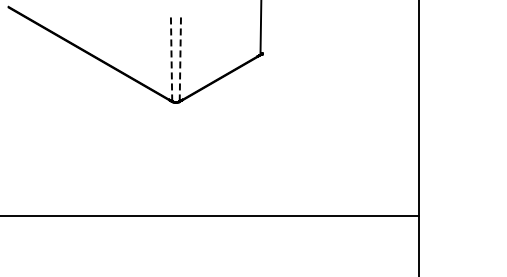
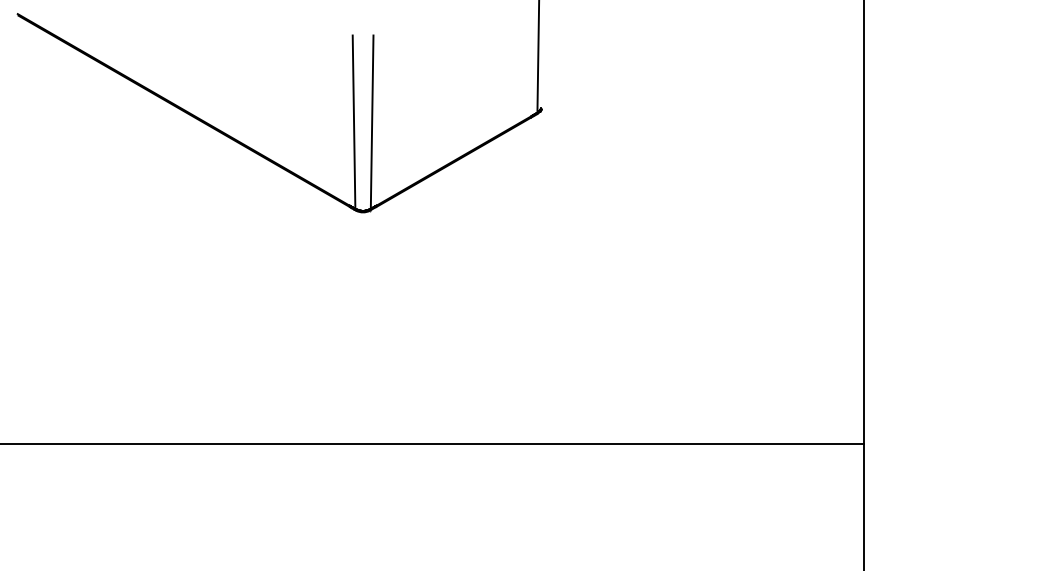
line: (171, 58) -> (353, 120), dashed -> solid
line: (180, 58) -> (372, 120), dashed -> solid

